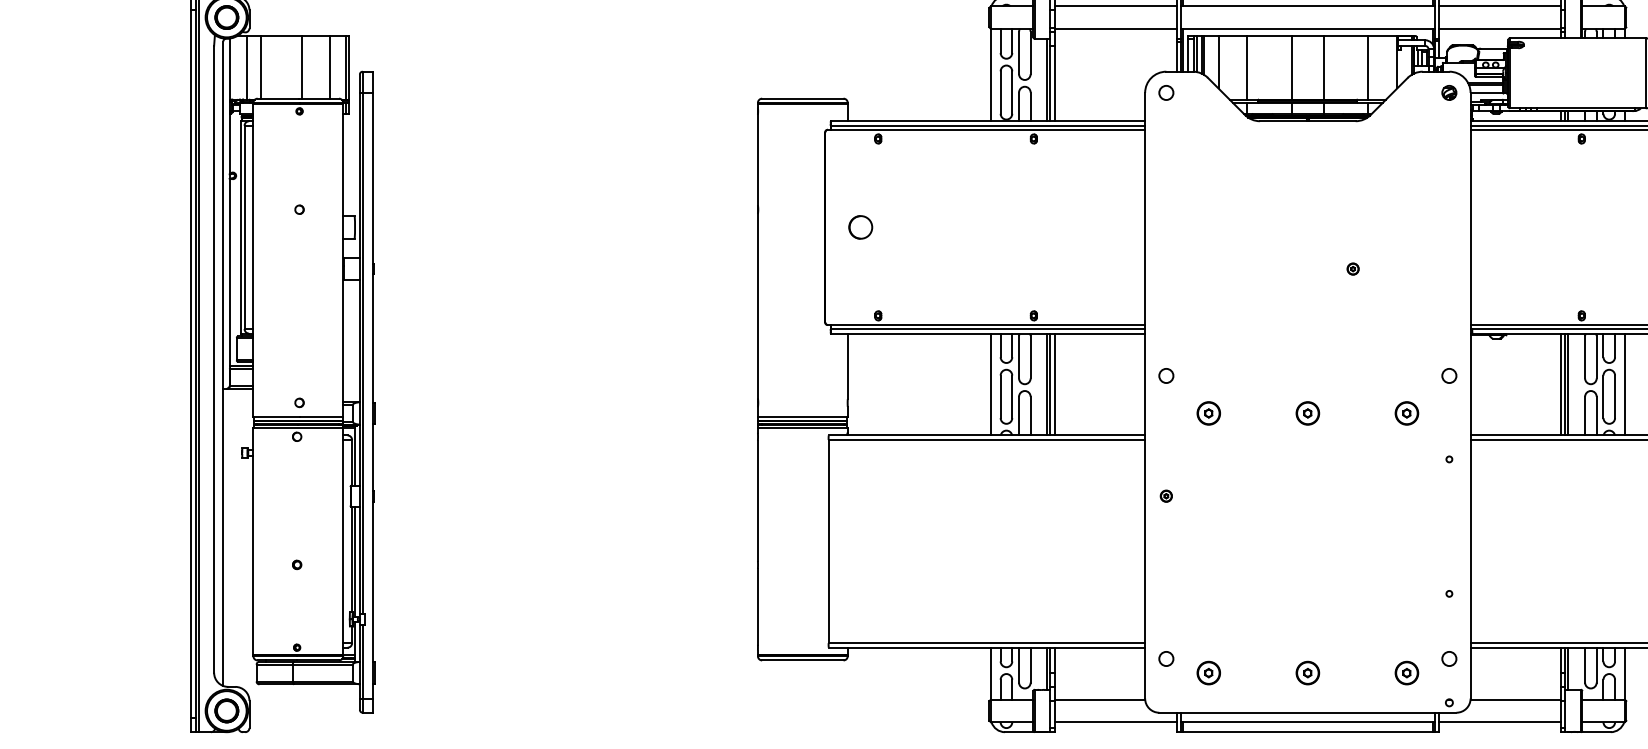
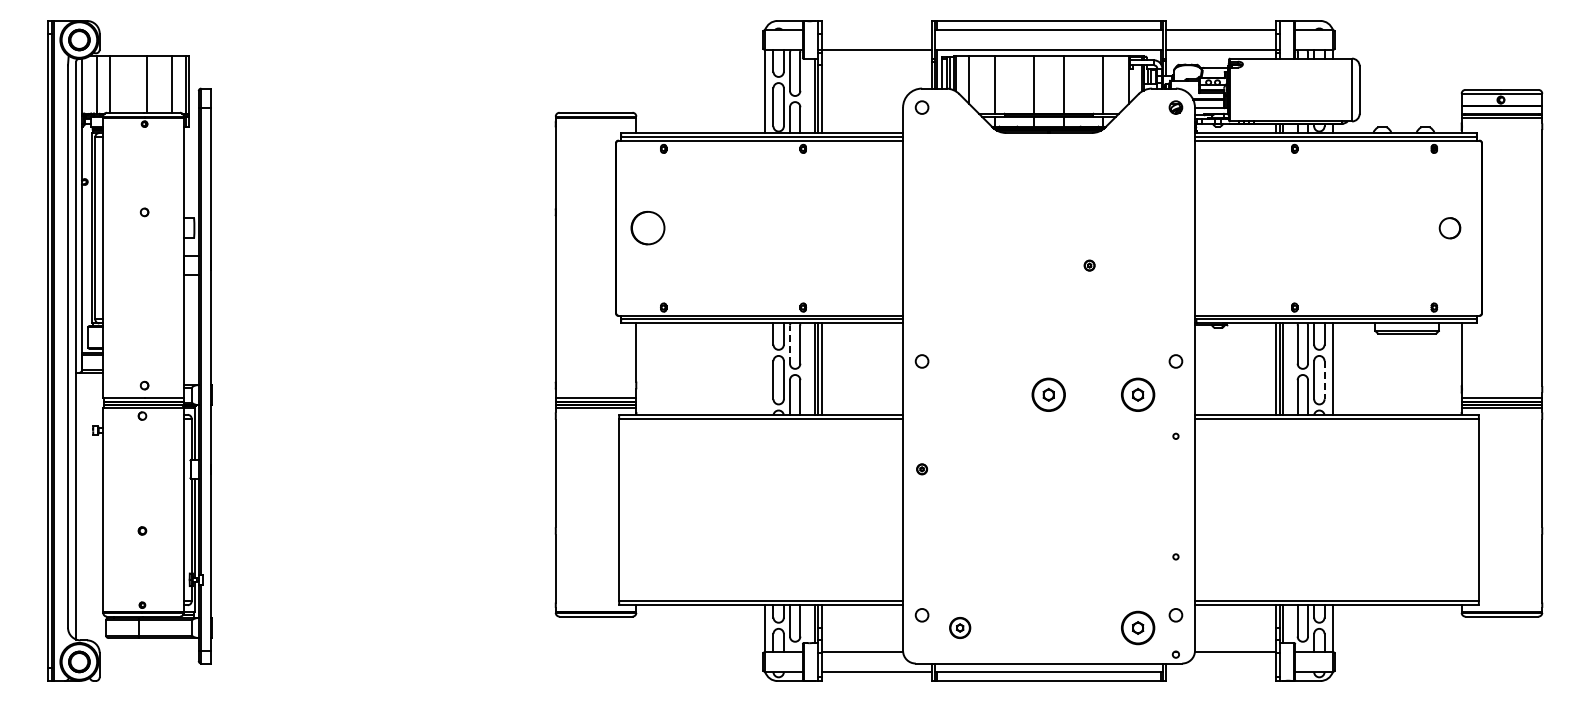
line: (1115, 5) -> (876, 29), removed
part: (860, 227) -> (647, 228), size x1.6
line: (1018, 357) -> (789, 344), solid -> dashed
line: (990, 383) -> (764, 368), removed
line: (1614, 397) -> (1324, 380), solid -> dashed
part: (1209, 413) -> (960, 395), removed
part: (1308, 413) -> (1049, 395), size x1.6
part: (1406, 413) -> (1137, 395), size x1.6
part: (1308, 672) -> (1049, 627), removed
part: (1406, 672) -> (1137, 627), size x1.6
line: (1500, 722) -> (1221, 672), removed

